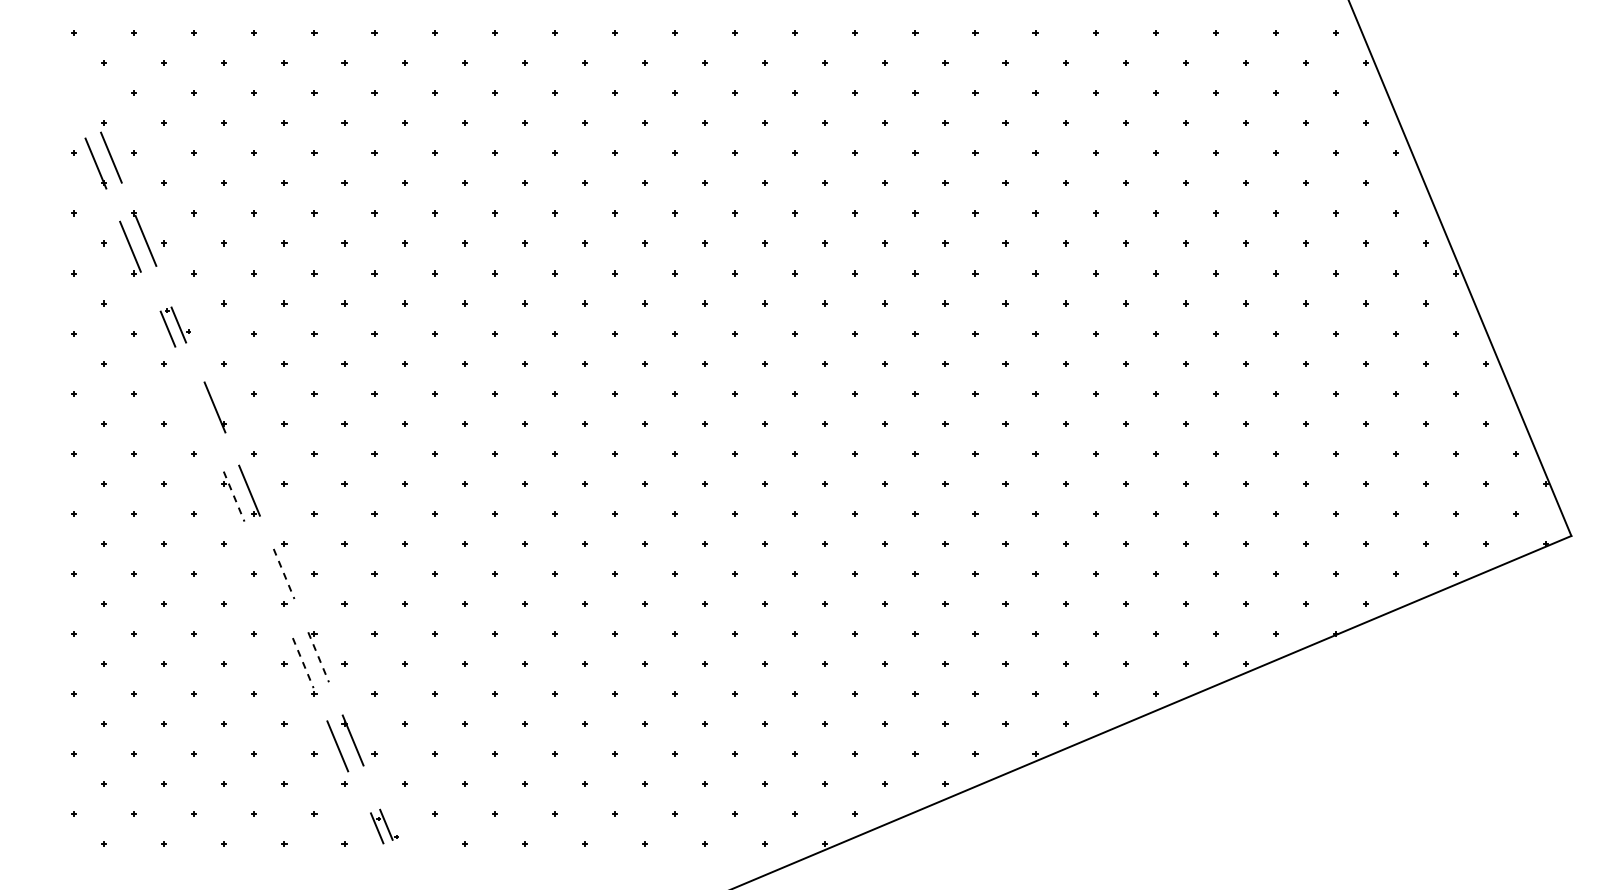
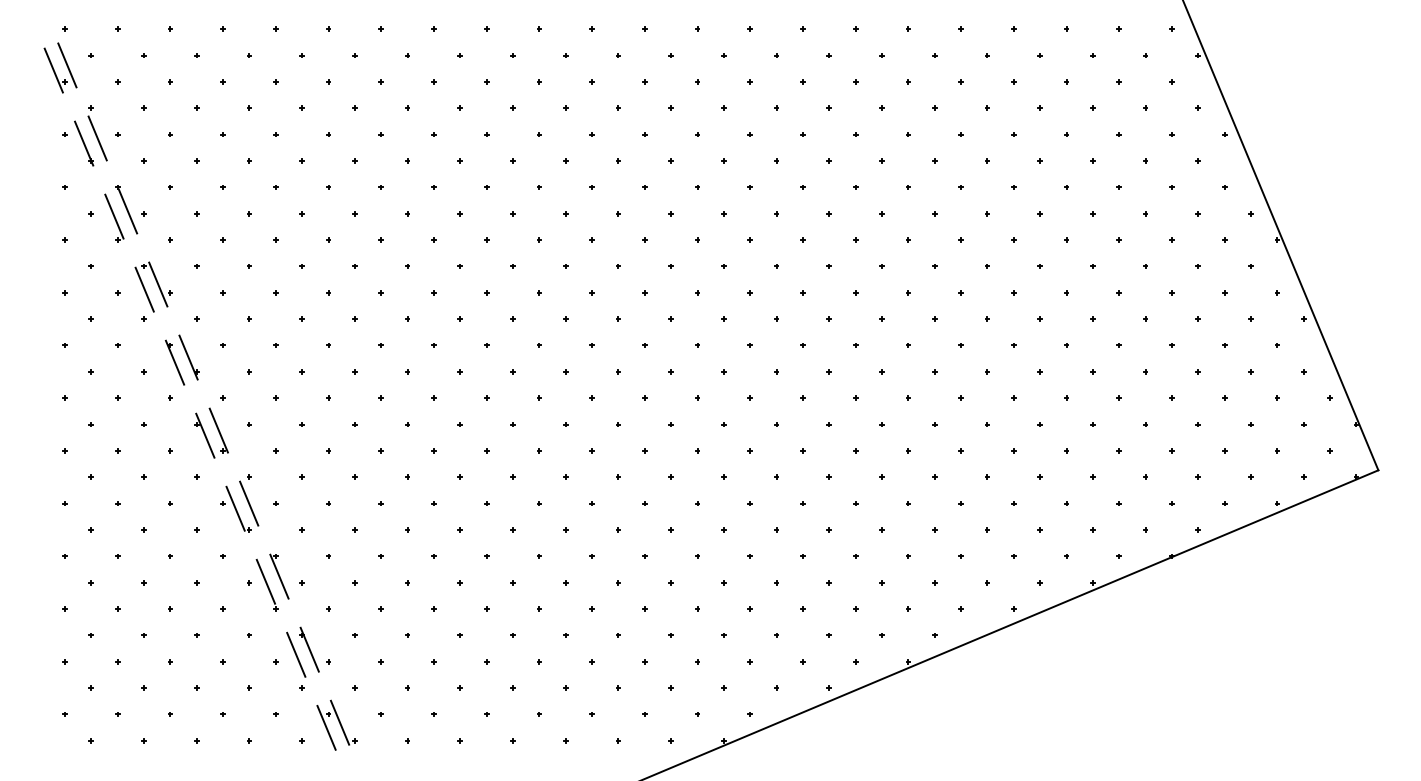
part: (75, 74) -> (66, 65), added
part: (174, 326) -> (153, 286), size x1.43
part: (199, 413) -> (174, 362), added
line: (234, 497) -> (205, 436), dashed -> solid
line: (284, 574) -> (249, 504), dashed -> solid
line: (268, 579) -> (235, 508), added
line: (318, 657) -> (279, 576), dashed -> solid
line: (303, 663) -> (266, 582), dashed -> solid
part: (384, 826) -> (337, 725), size x1.67

